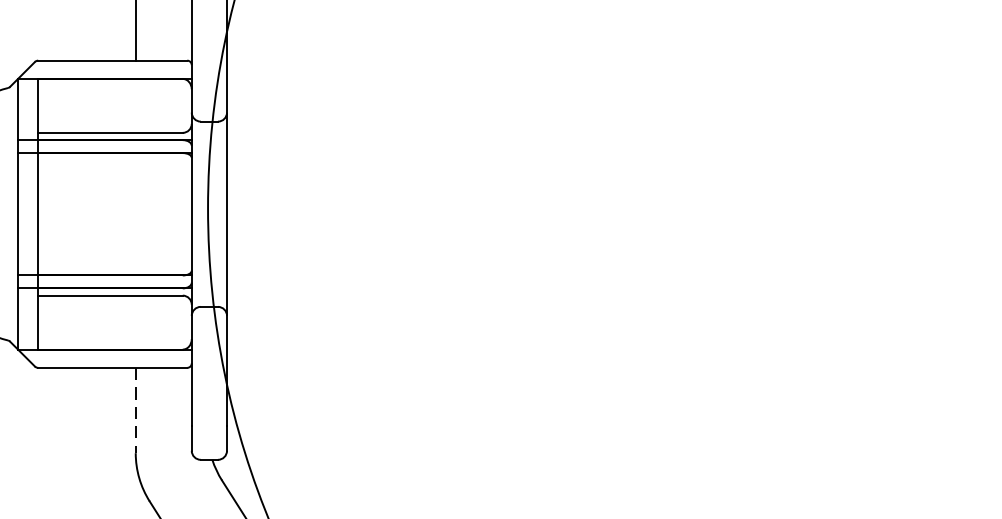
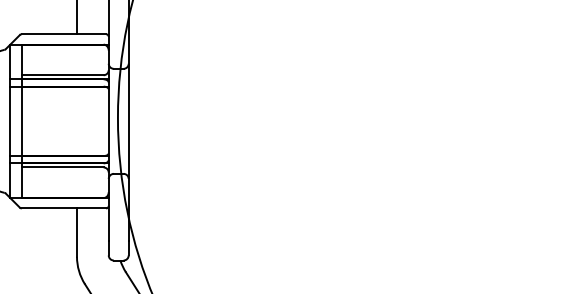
line: (136, 412) -> (77, 233), dashed -> solid

